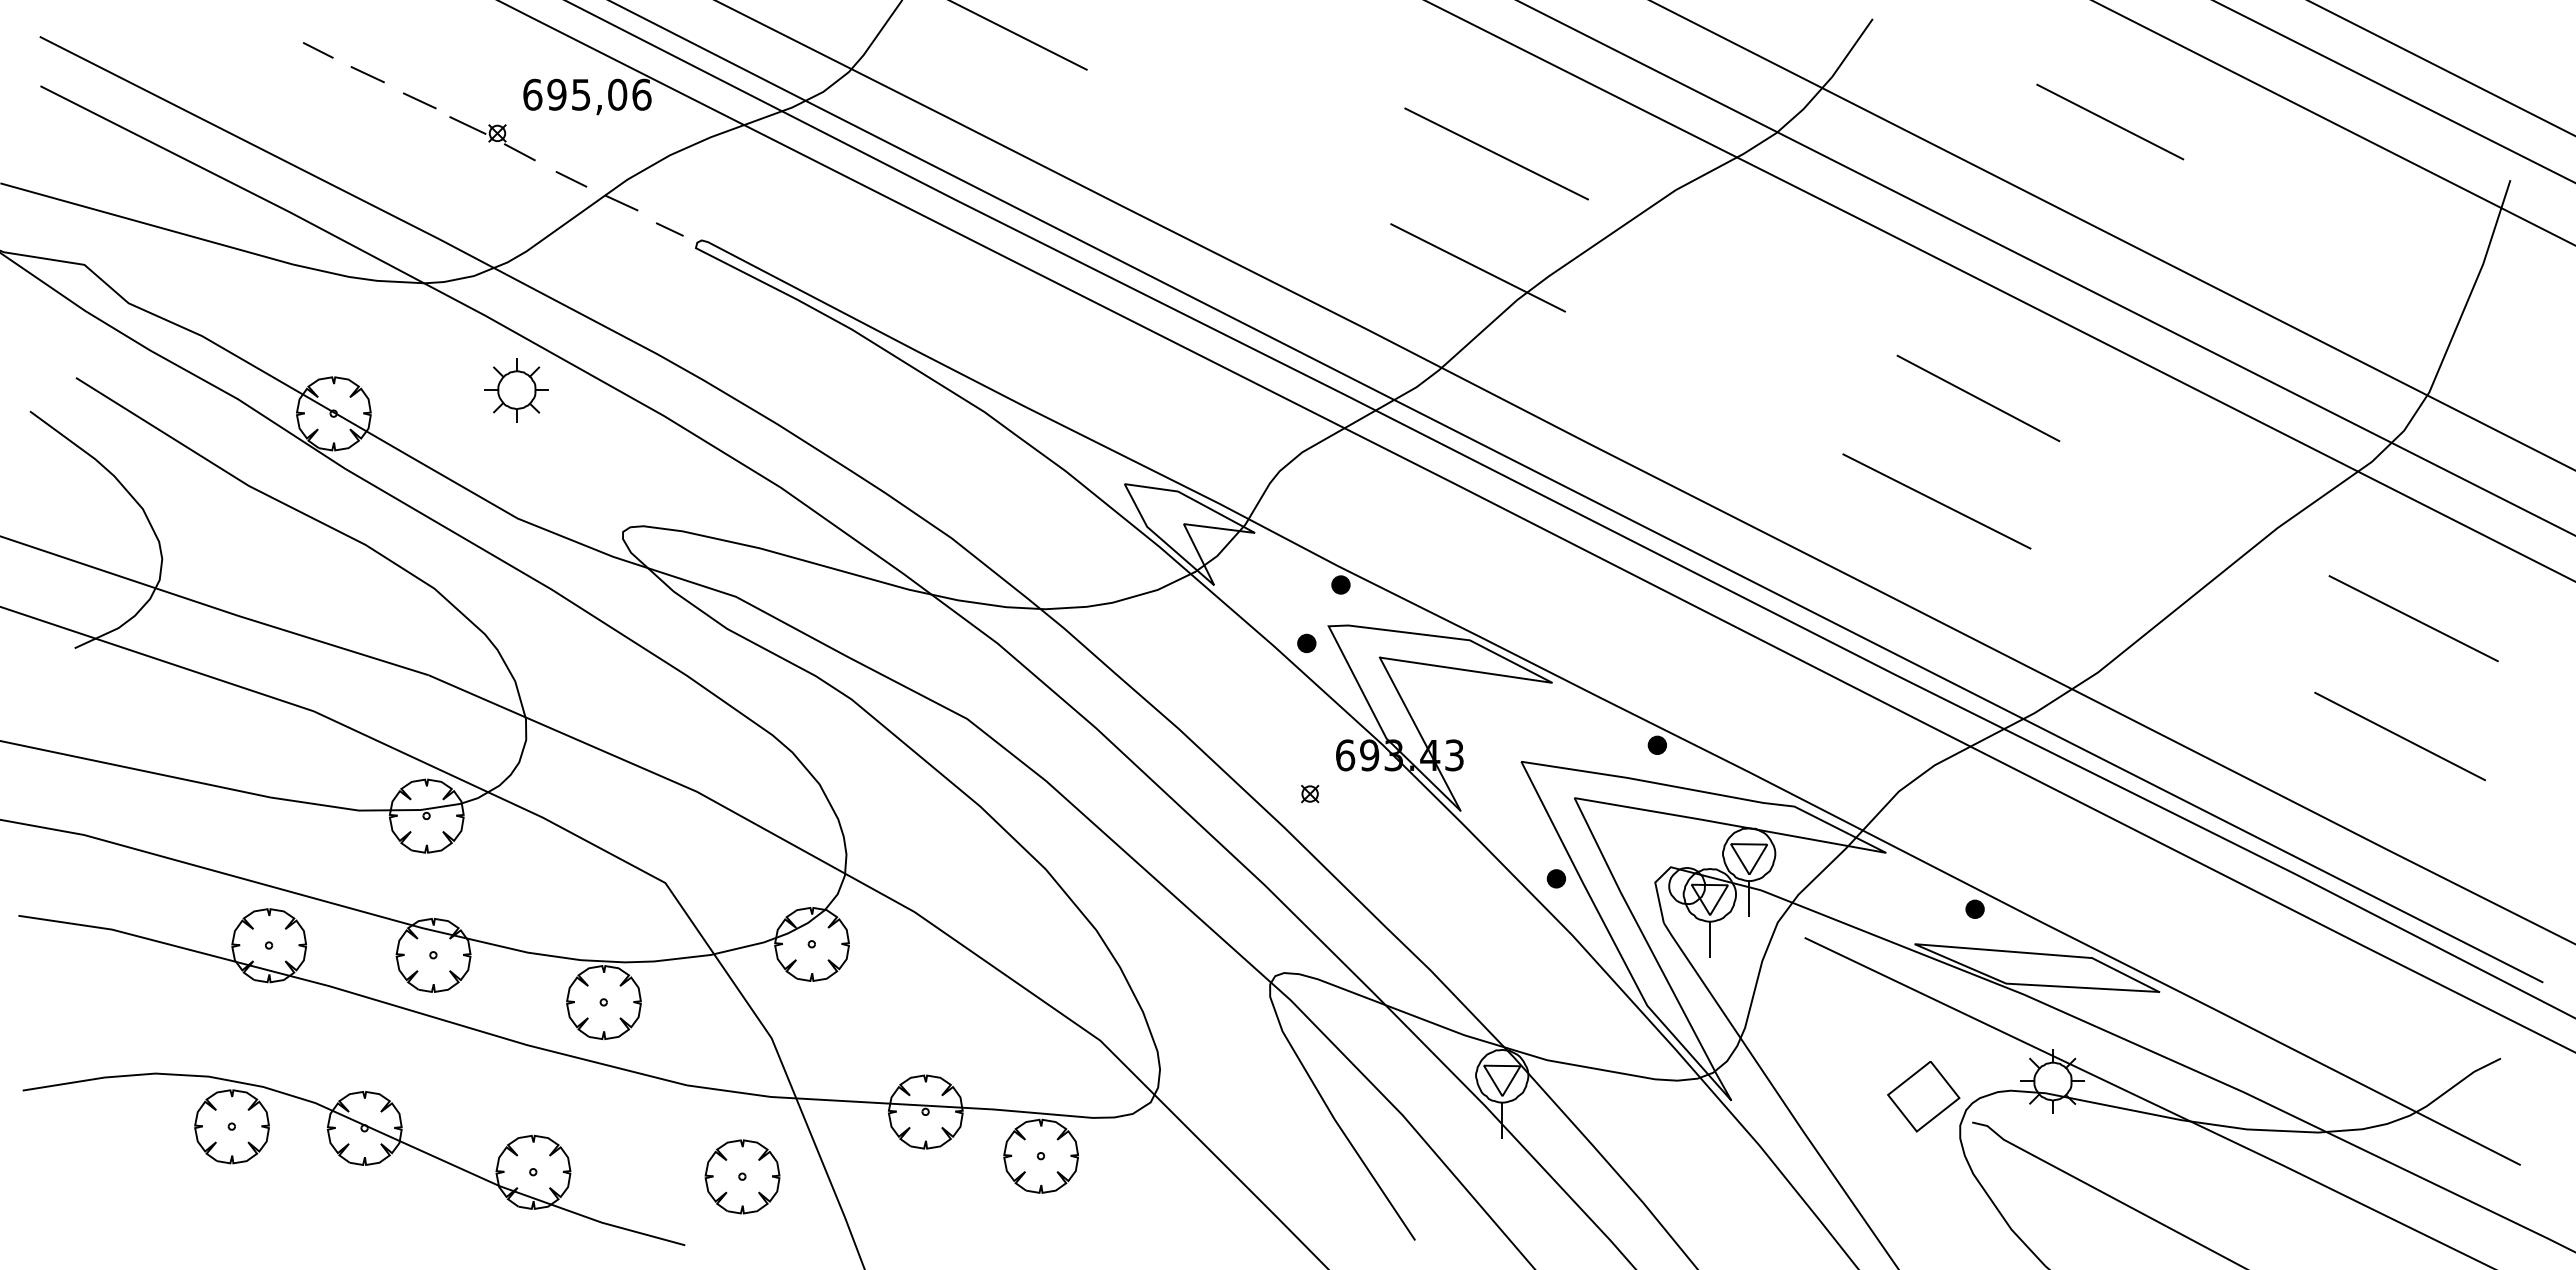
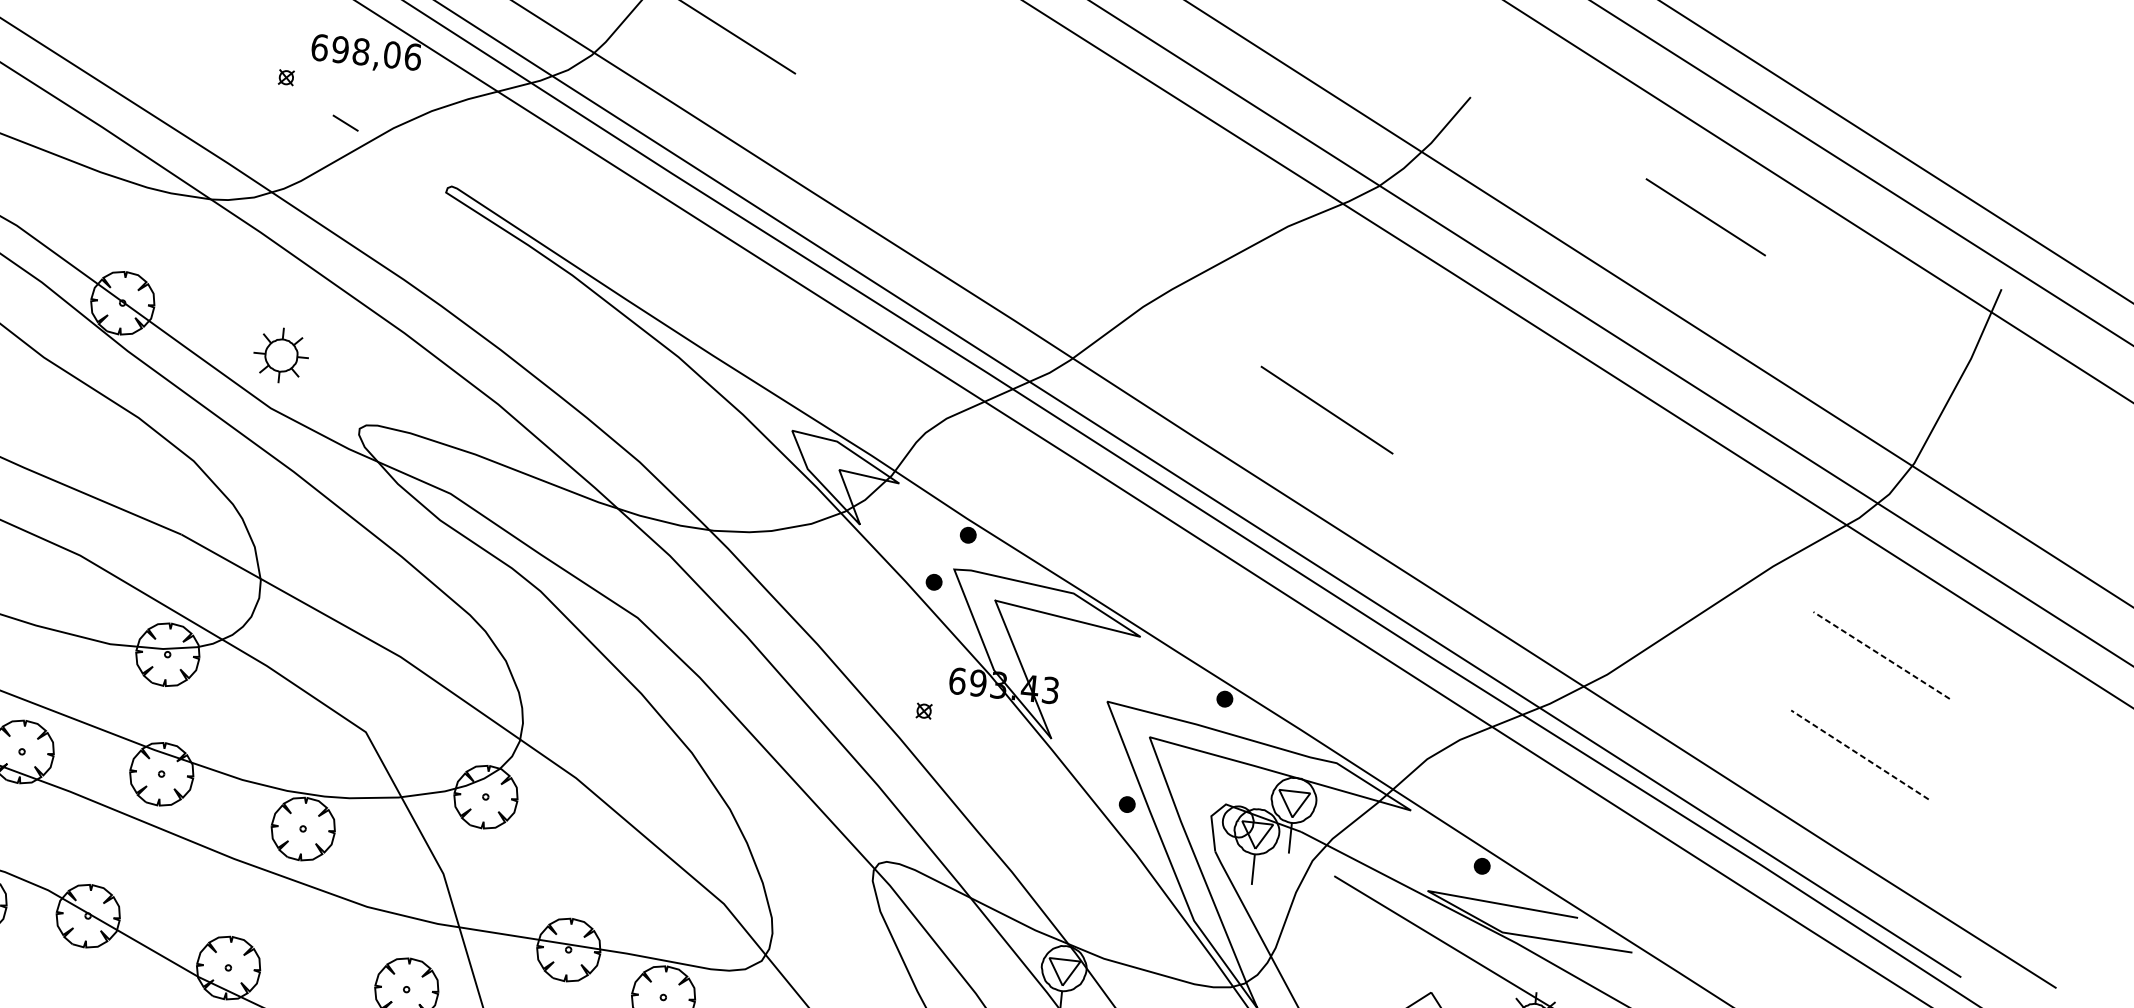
line: (367, 74) -> (180, 16), removed
text: (580, 94) -> (360, 51), 695,06 -> 698,06
line: (419, 100) -> (222, 42), removed
line: (2110, 121) -> (1706, 216), moved
line: (467, 125) -> (261, 68), removed
line: (519, 152) -> (303, 95), removed
line: (1496, 153) -> (1137, 180), removed
line: (621, 202) -> (386, 147), removed
line: (669, 229) -> (425, 174), removed
line: (1477, 267) -> (1111, 275), removed
part: (516, 390) -> (281, 355), moved
line: (1978, 398) -> (1327, 410), moved
line: (1936, 501) -> (1484, 514), removed
line: (2413, 618) -> (1881, 655), solid -> dashed
line: (2399, 736) -> (1859, 754), solid -> dashed
line: (2125, 974) -> (1605, 934), removed

